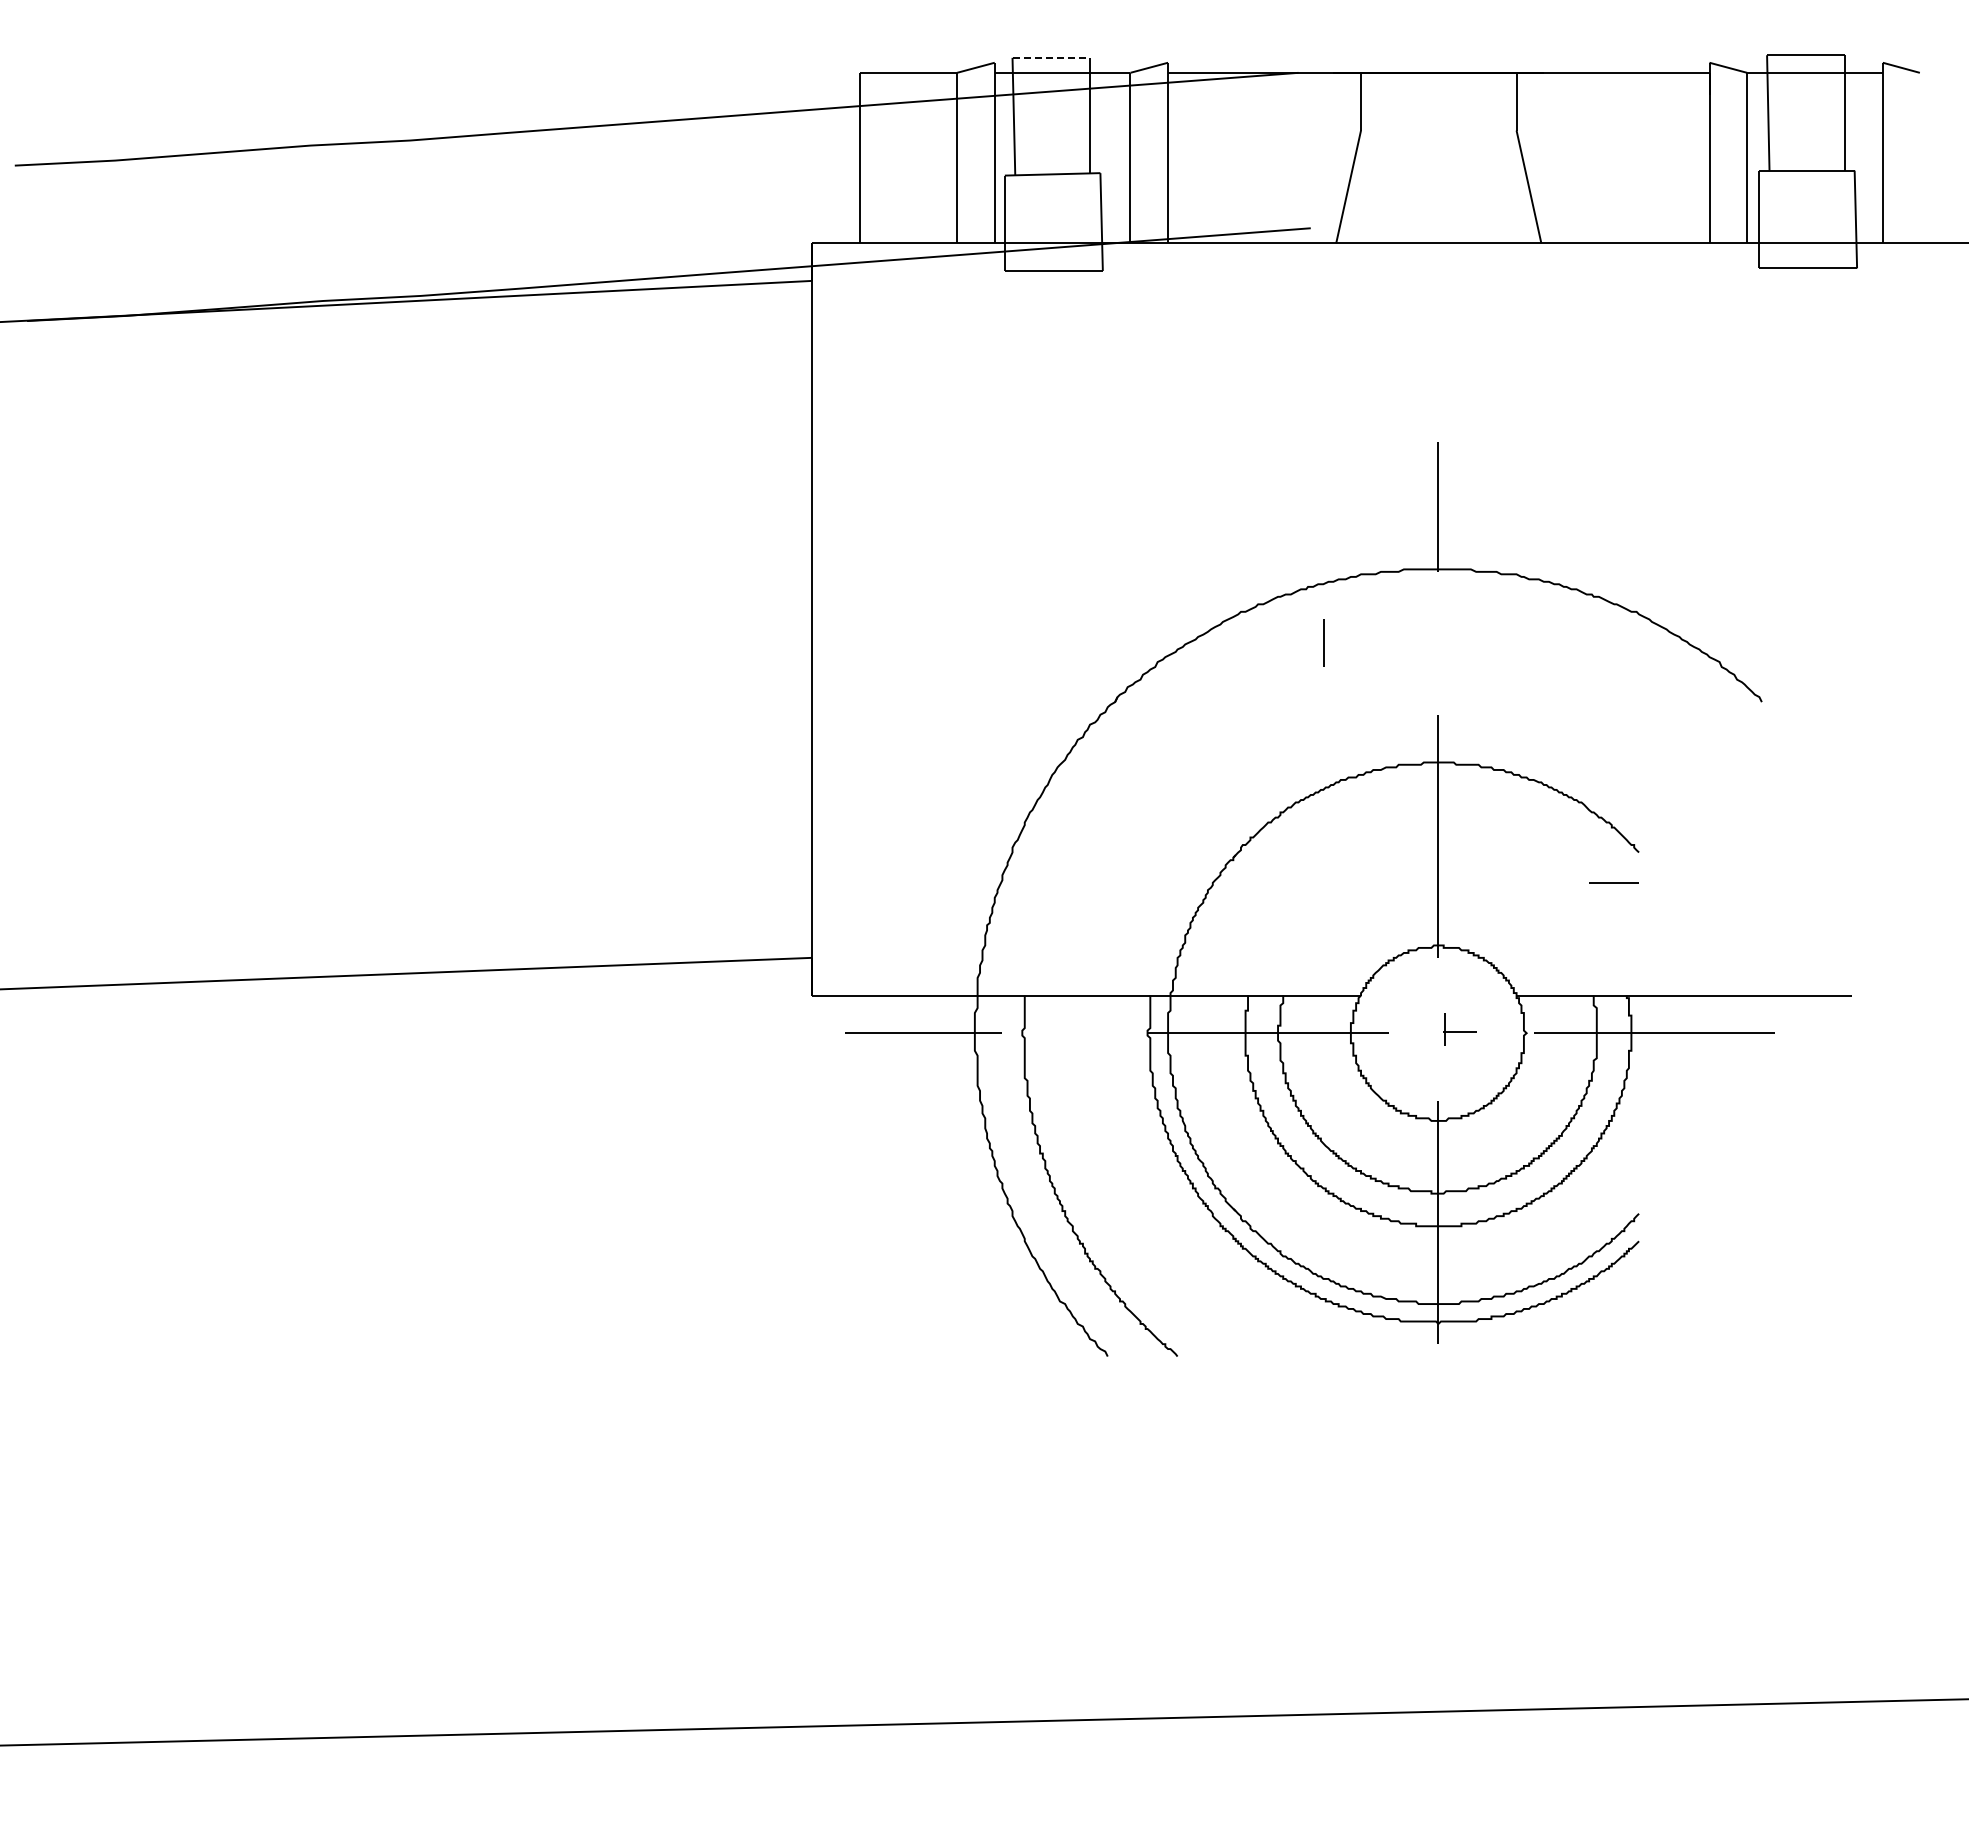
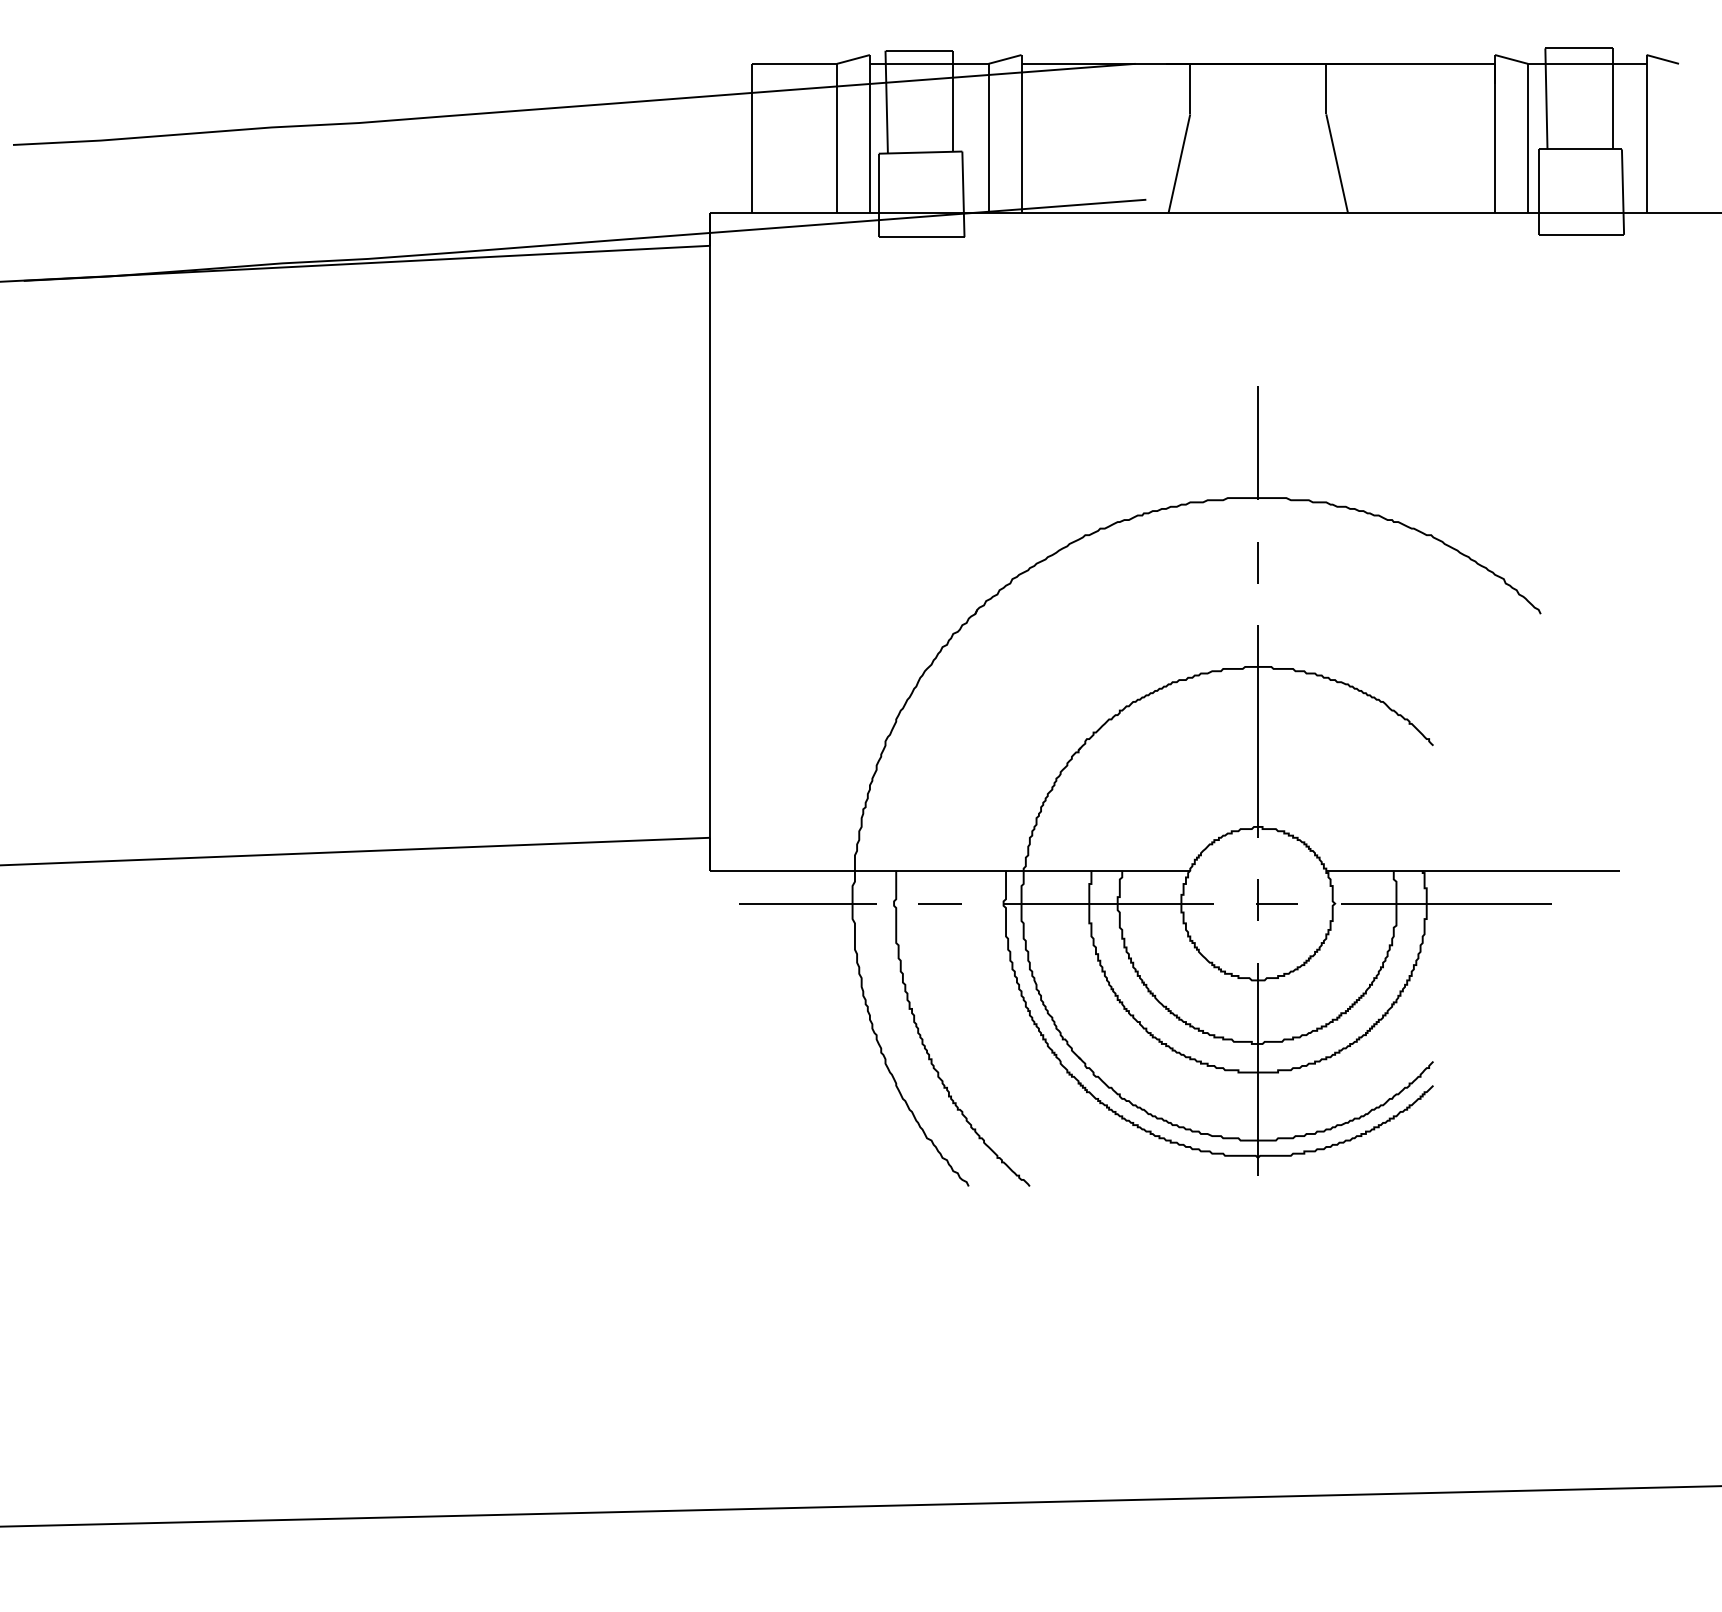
line: (1051, 57) -> (919, 50), dashed -> solid
line: (1323, 642) -> (1257, 562), moved
line: (1613, 882) -> (939, 903), moved
part: (1459, 1028) -> (1276, 899), size x1.43

